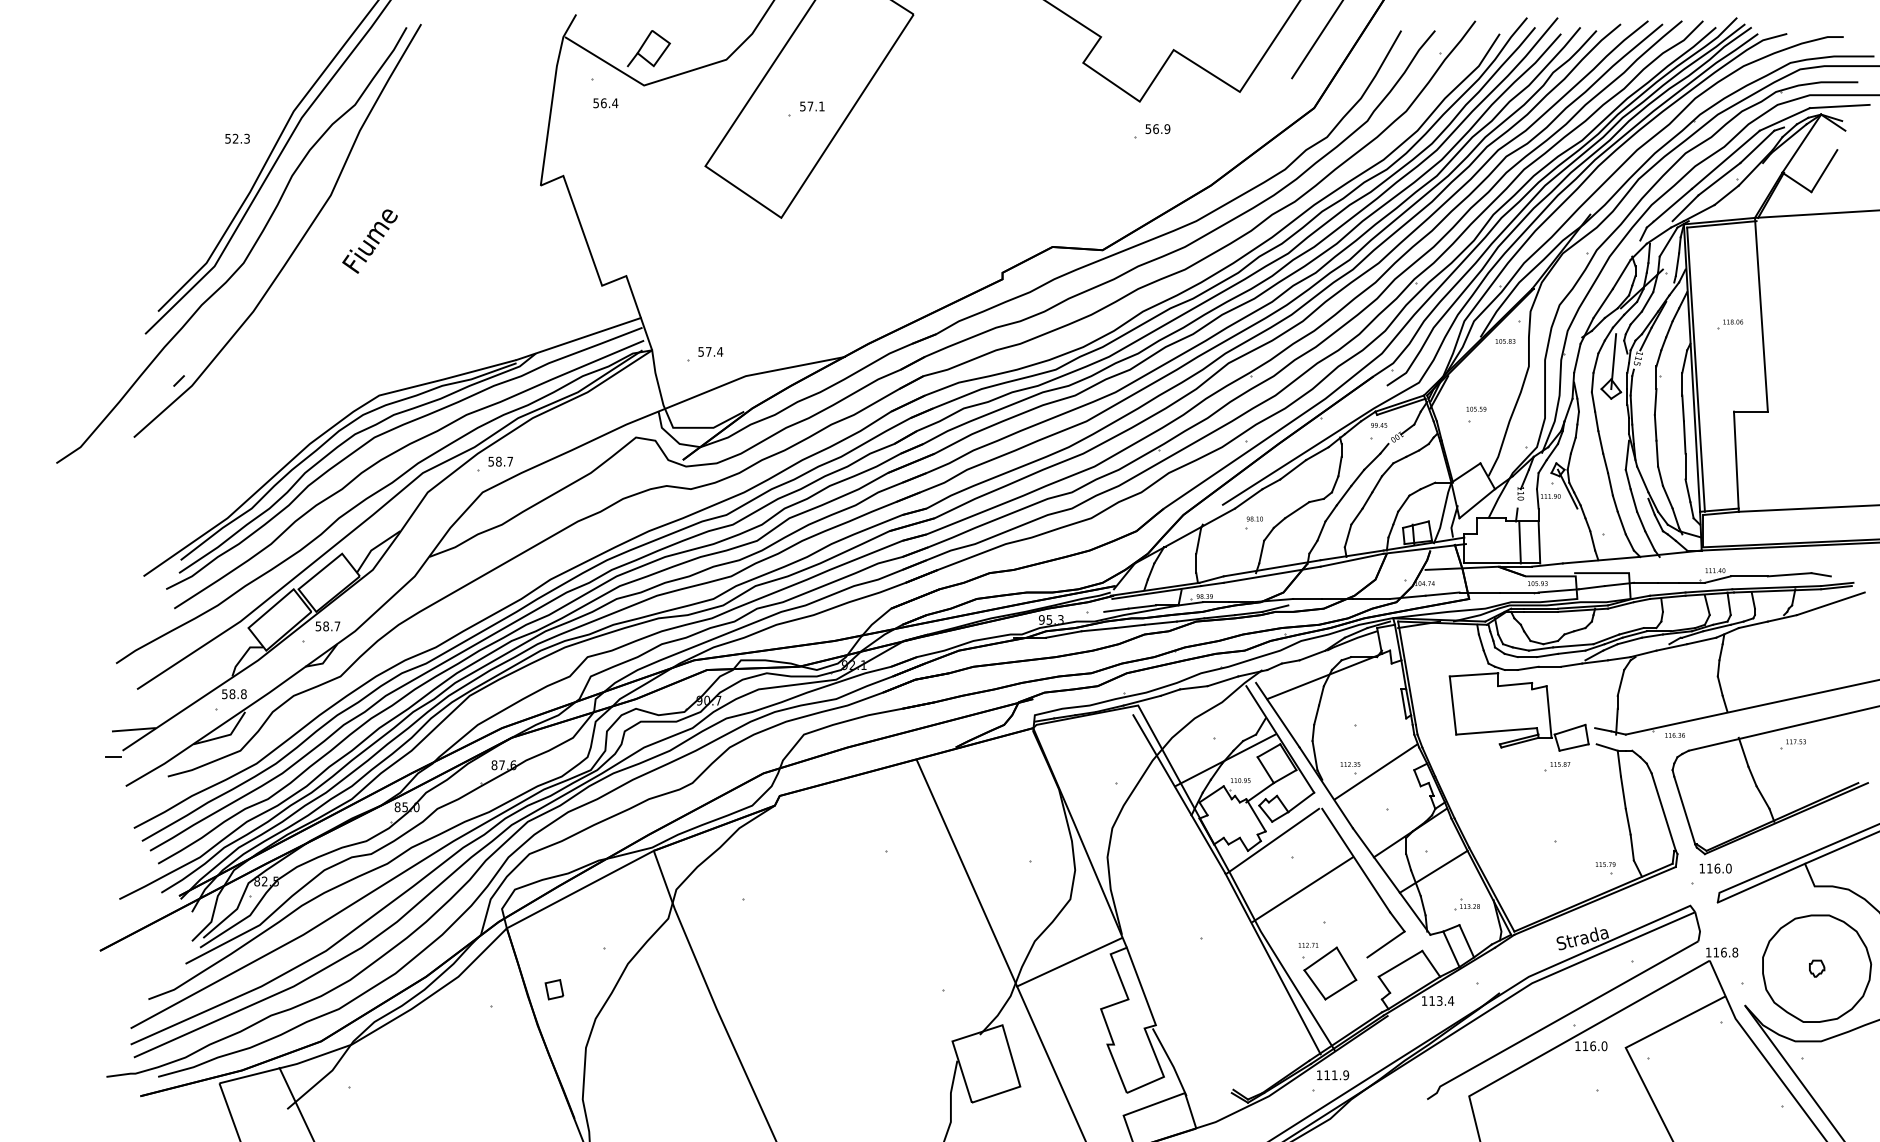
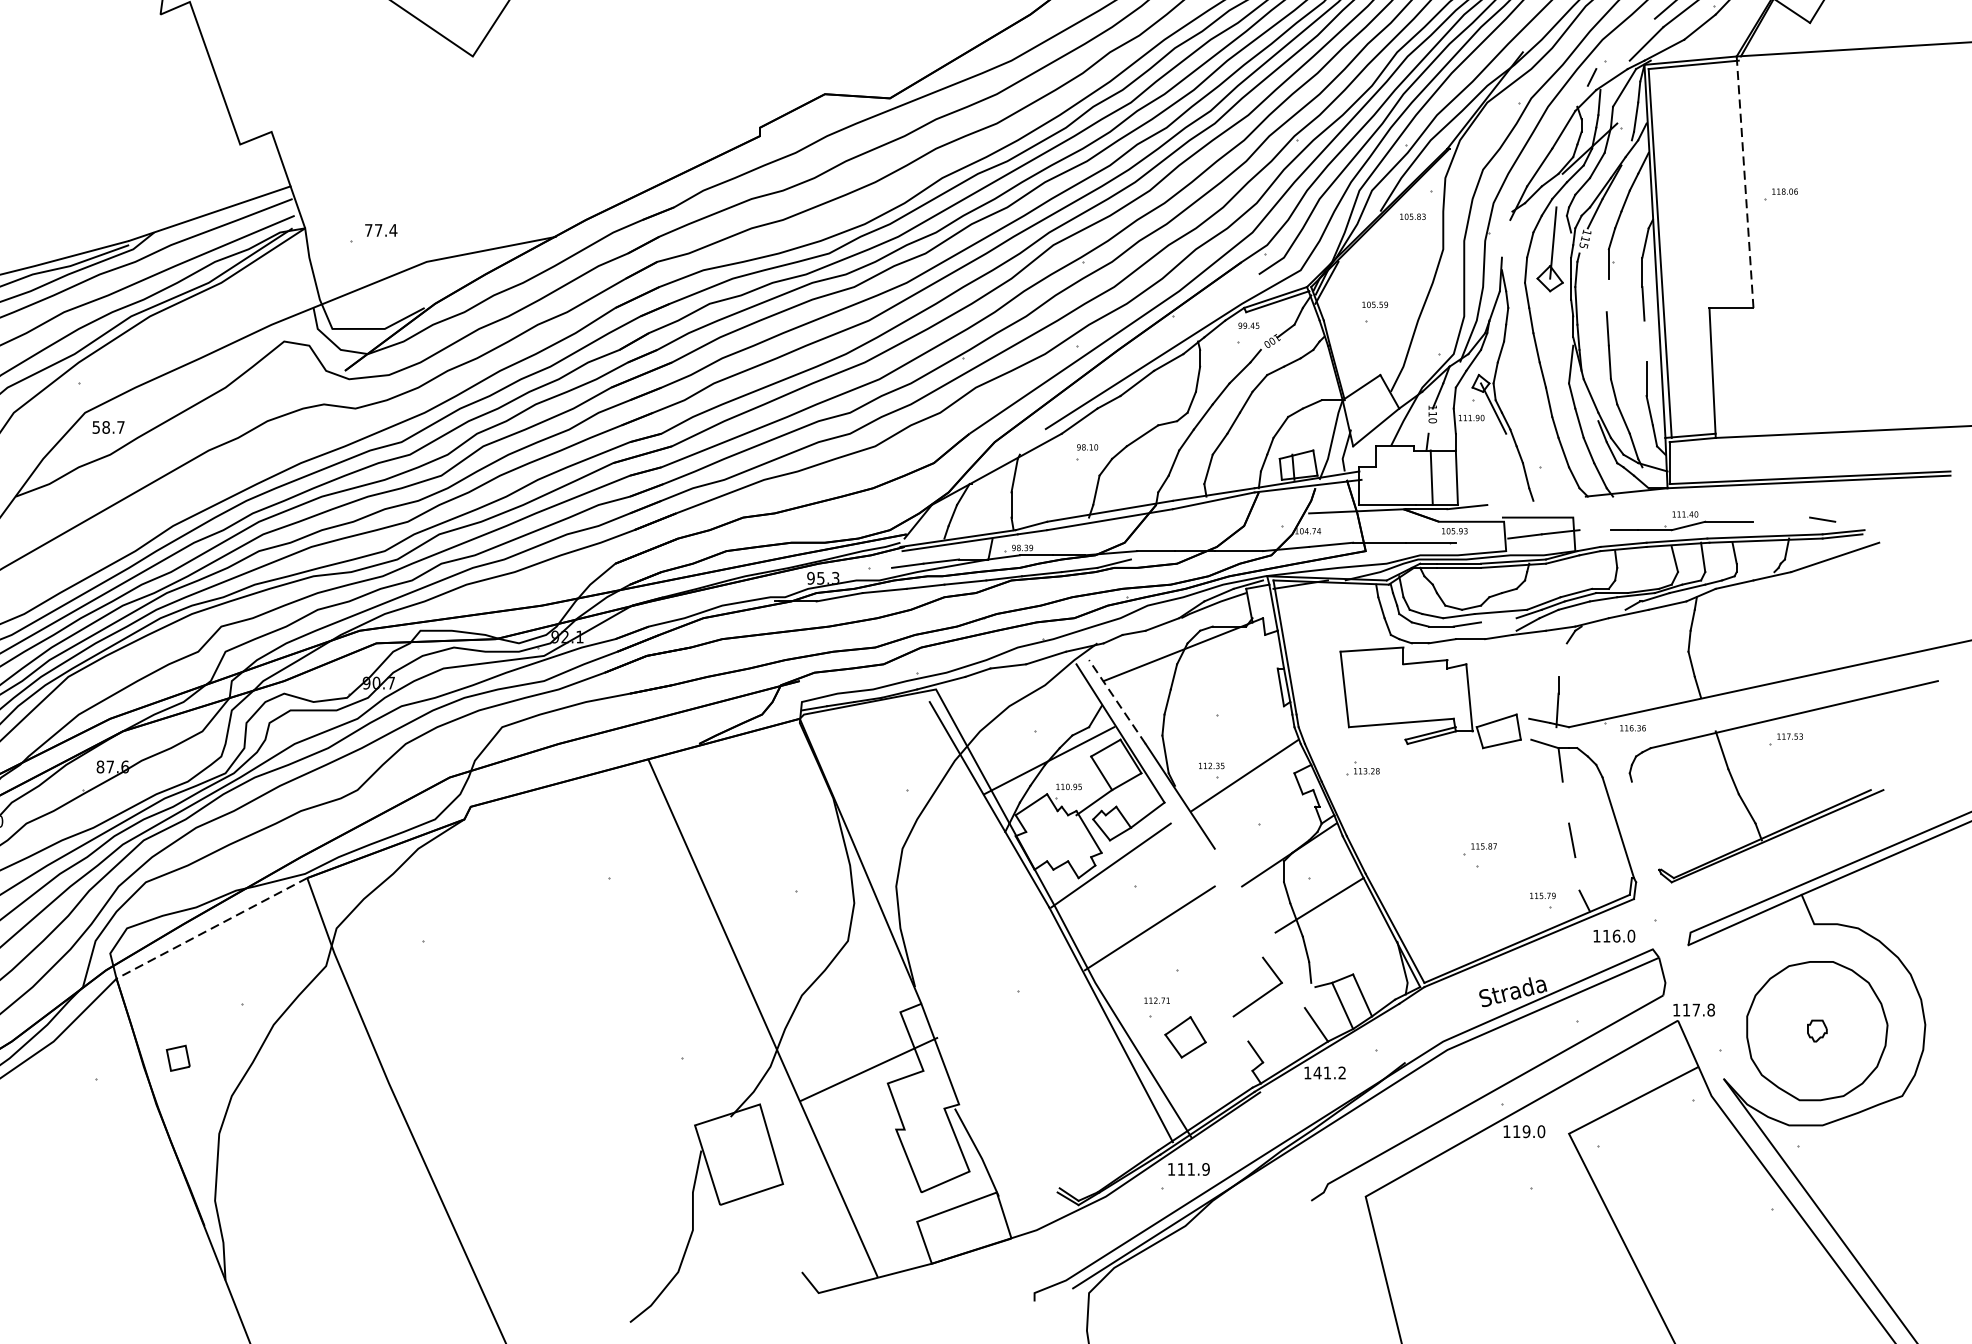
line: (1669, 207) -> (1625, 42), removed
line: (1761, 314) -> (1745, 181), solid -> dashed
part: (1730, 324) -> (1781, 194), moved
text: (700, 351) -> (367, 229), 57.4 -> 77.4
line: (1577, 357) -> (1506, 237), removed
line: (1655, 401) -> (1607, 294), removed
line: (1684, 437) -> (1645, 341), removed
text: (500, 461) -> (108, 427), moved
line: (1600, 560) -> (1536, 501), removed
line: (1789, 574) -> (1781, 519), removed
line: (1645, 582) -> (1594, 529), removed
line: (1558, 590) -> (1481, 540), removed
line: (1571, 651) -> (1498, 619), removed
line: (1620, 682) -> (1562, 659), removed
line: (1277, 715) -> (1116, 702), solid -> dashed
part: (1557, 766) -> (1480, 849), moved
line: (1622, 792) -> (1564, 802), removed
line: (1684, 810) -> (1645, 825), removed
line: (1631, 847) -> (1576, 873), removed
line: (1356, 860) -> (1219, 890), removed
text: (1715, 868) -> (1614, 936), moved
line: (1391, 881) -> (1264, 917), removed
line: (579, 889) -> (210, 928), solid -> dashed
part: (1466, 904) -> (1362, 768), moved
text: (1723, 952) -> (1695, 1010), 116.8 -> 117.8
line: (1069, 962) -> (868, 1069), moved
line: (1400, 963) -> (1276, 1024), removed
part: (1330, 973) -> (1185, 1037), size x0.6
text: (1441, 1000) -> (1329, 1072), 113.4 -> 141.2
text: (1593, 1046) -> (1527, 1132), 116.0 -> 119.0

